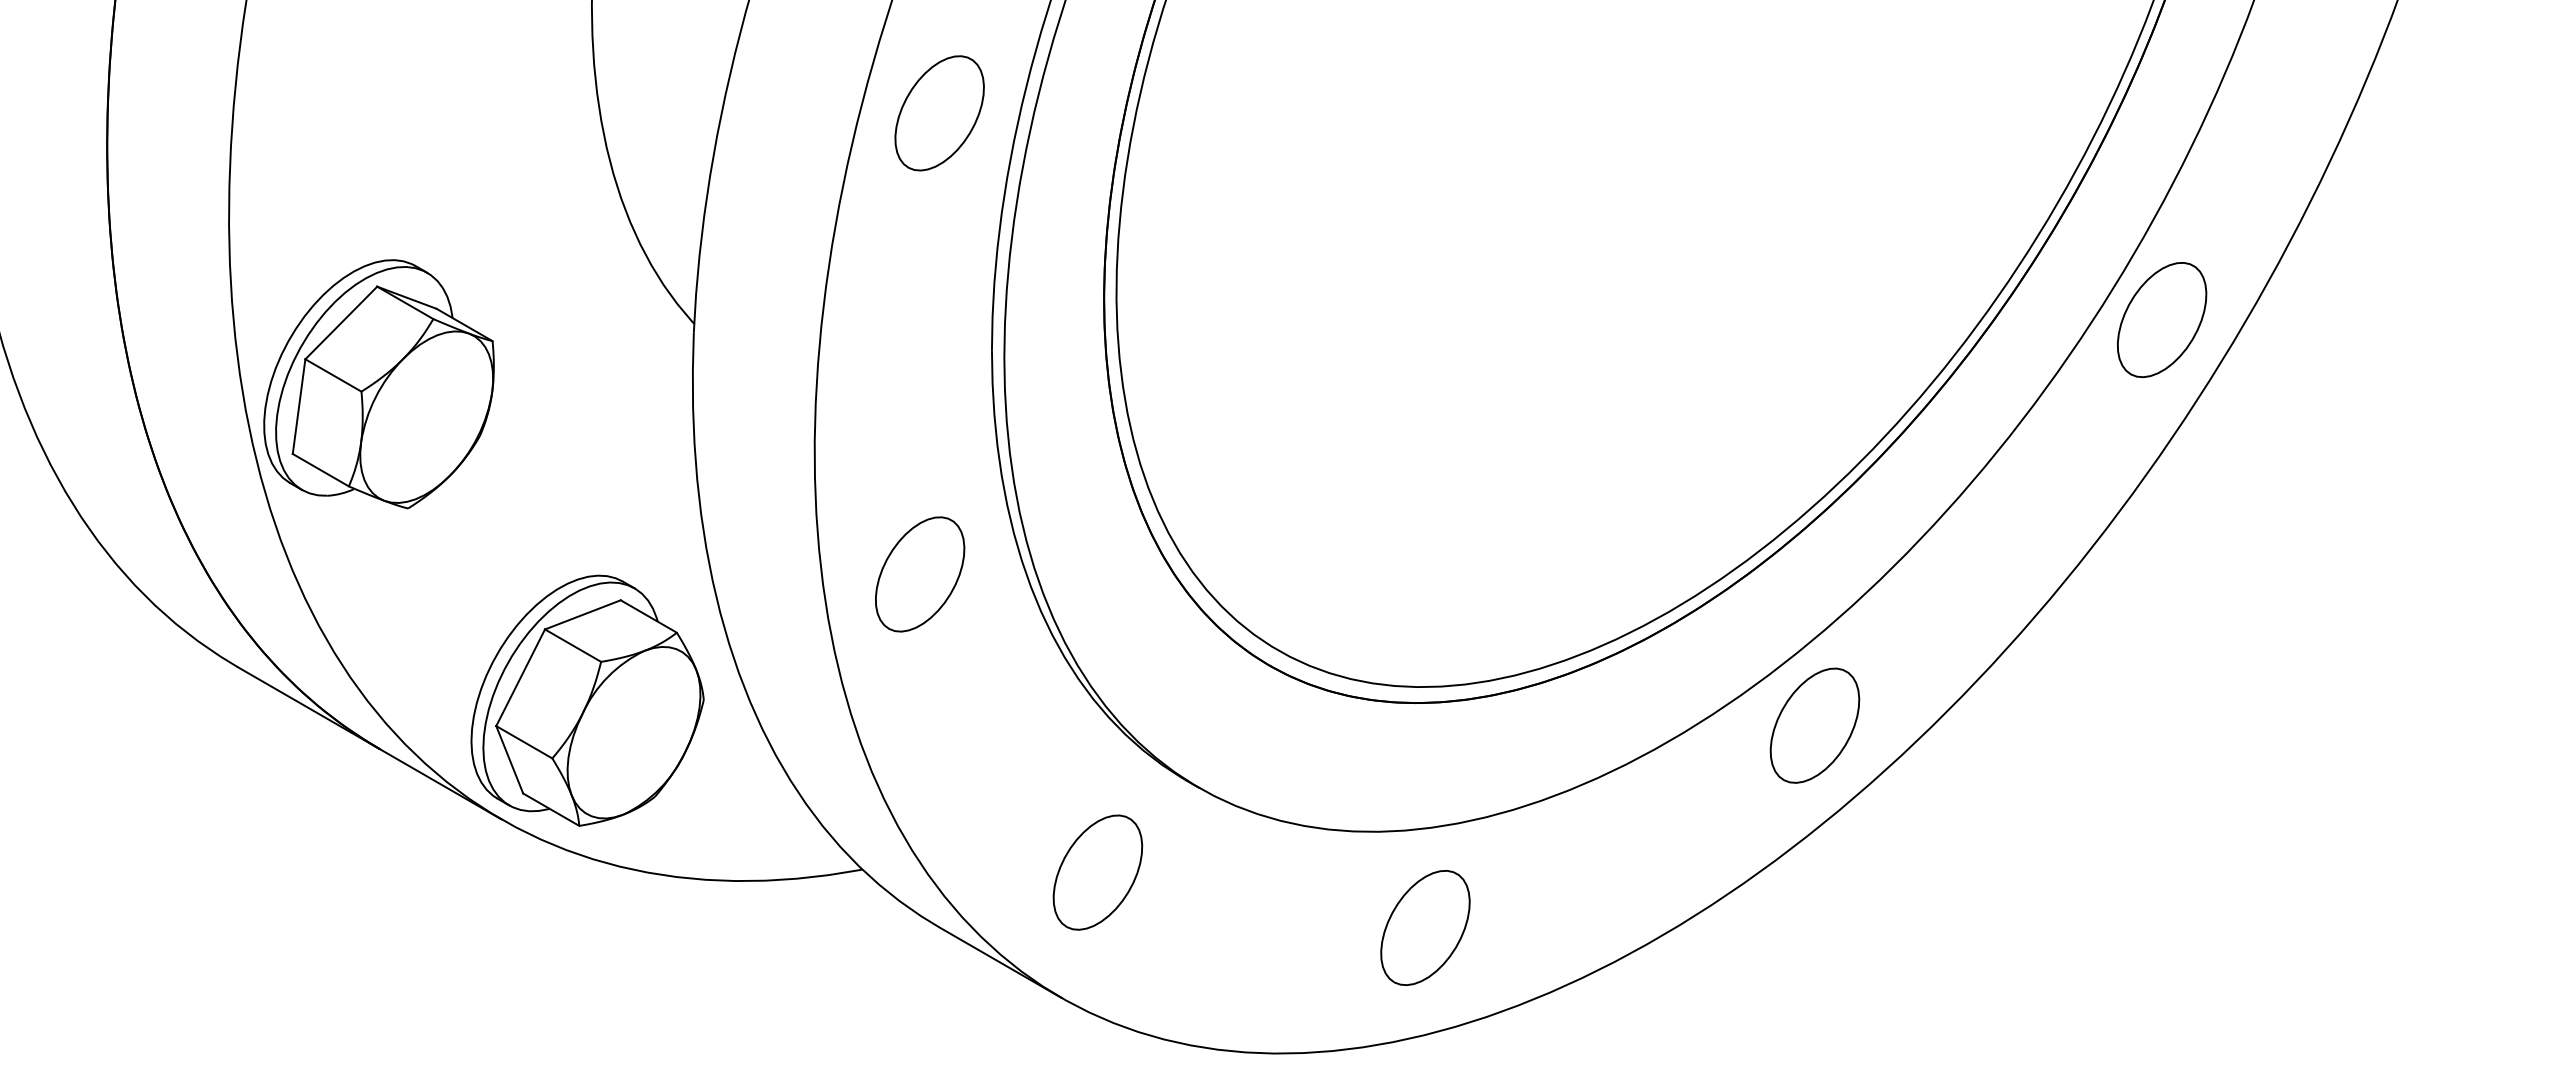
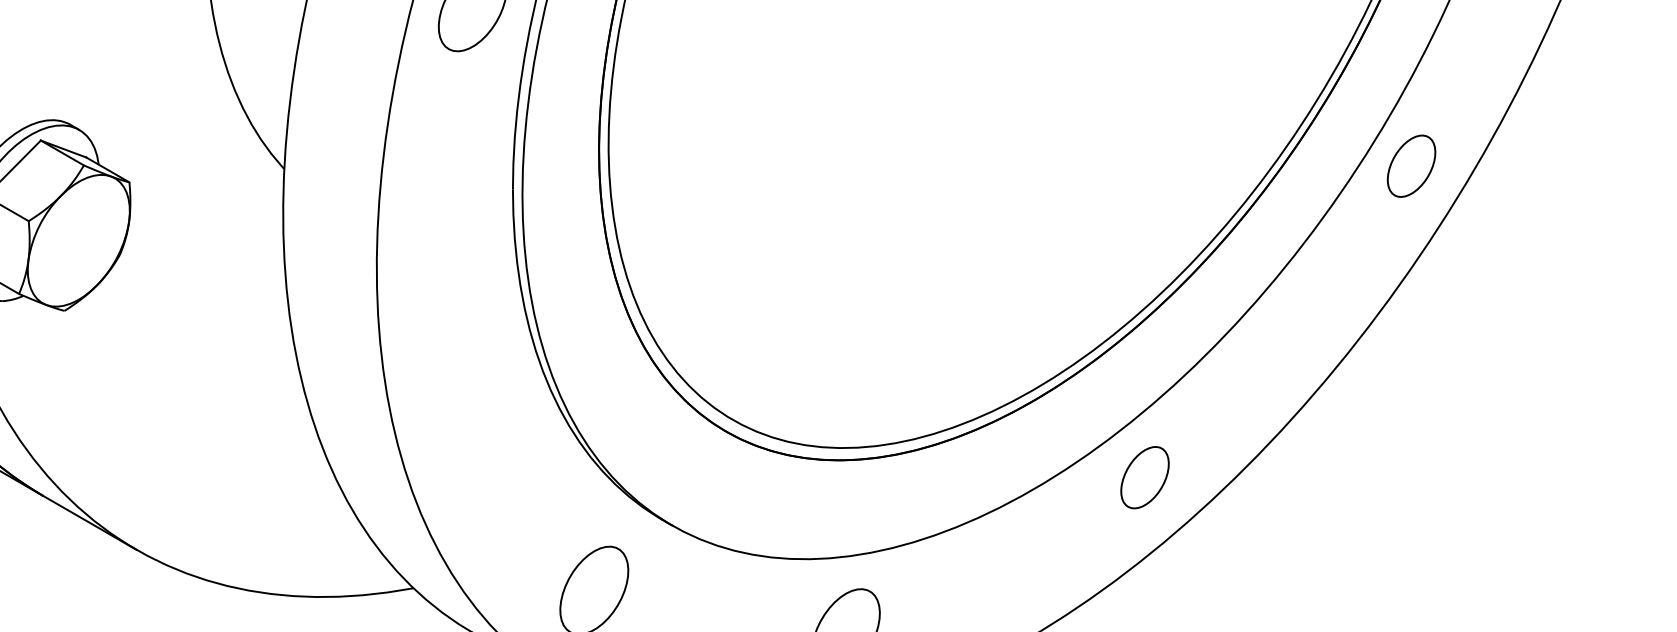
part: (2161, 320) -> (1411, 166), size x0.7
part: (920, 574) -> (458, 361), removed
part: (587, 700) -> (202, 458), removed
part: (1814, 725) -> (1144, 477), size x0.7

